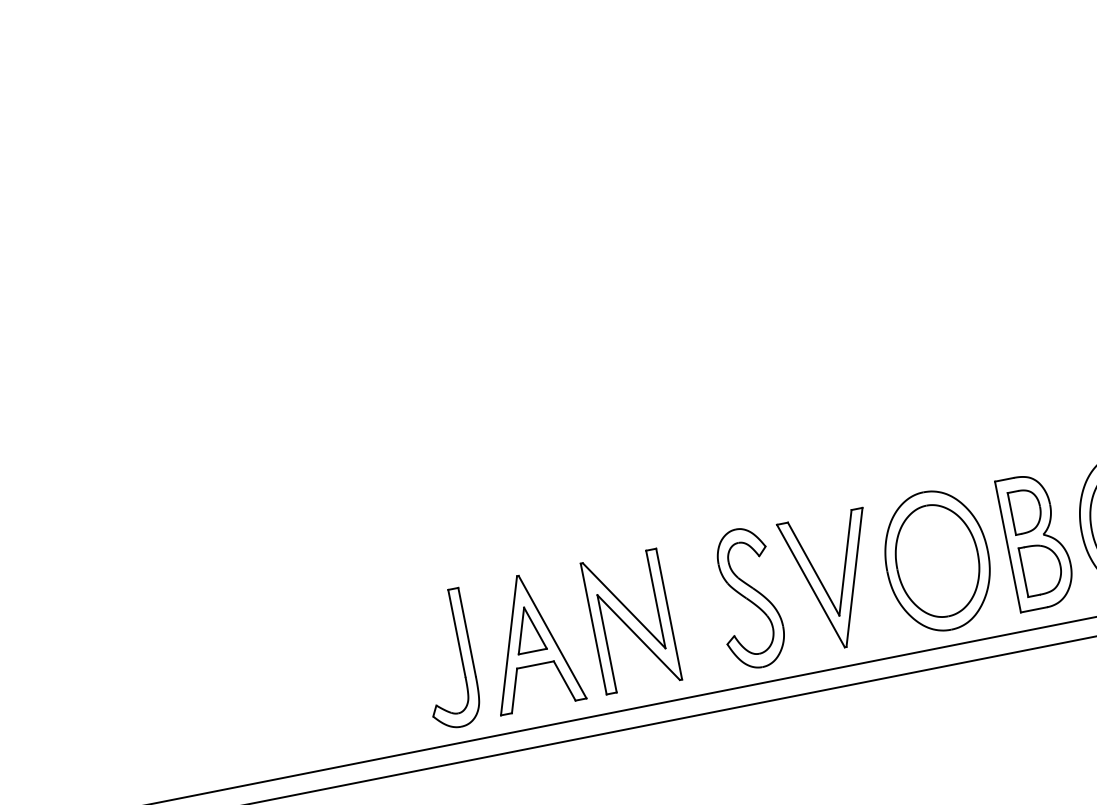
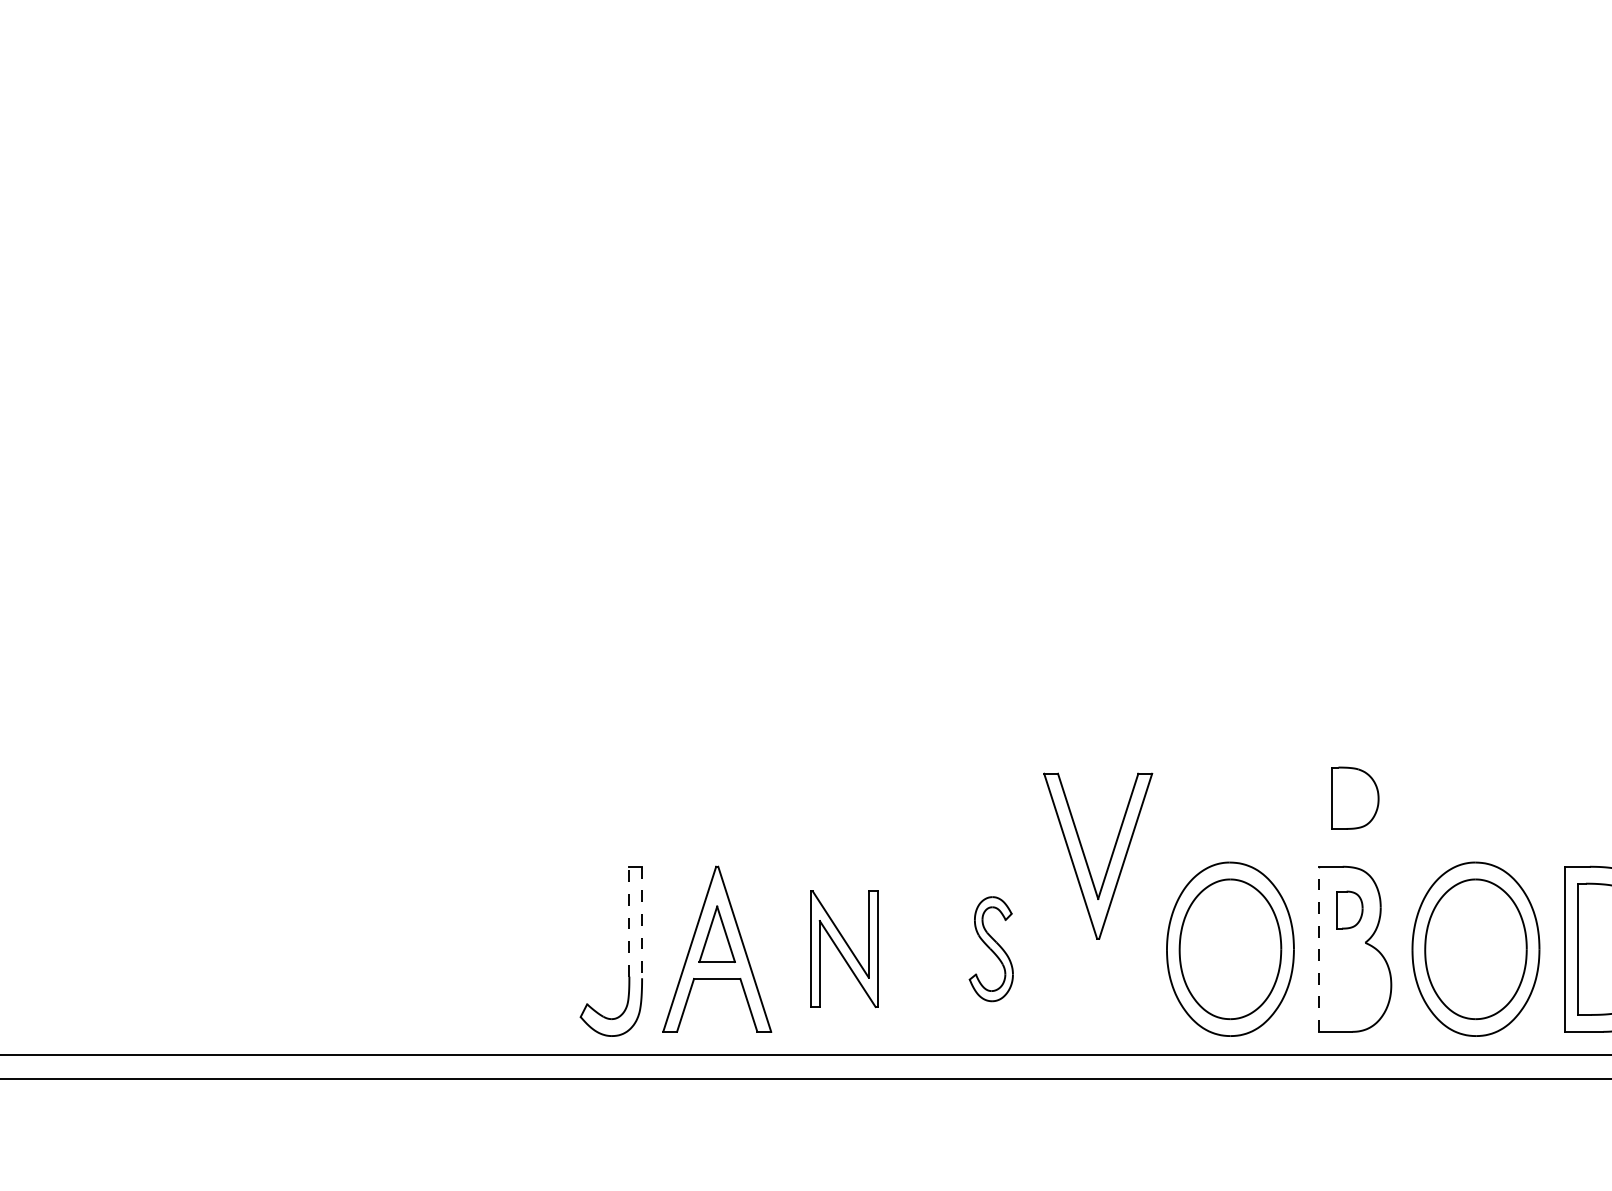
part: (1025, 510) -> (1349, 909), size x0.7
line: (1008, 547) -> (1319, 949), solid -> dashed
part: (1041, 568) -> (1355, 797), moved
part: (842, 582) -> (1109, 859), moved
part: (748, 597) -> (991, 948), size x0.6
part: (631, 620) -> (844, 948), size x0.7
line: (467, 632) -> (642, 922), solid -> dashed
line: (456, 633) -> (629, 921), solid -> dashed

